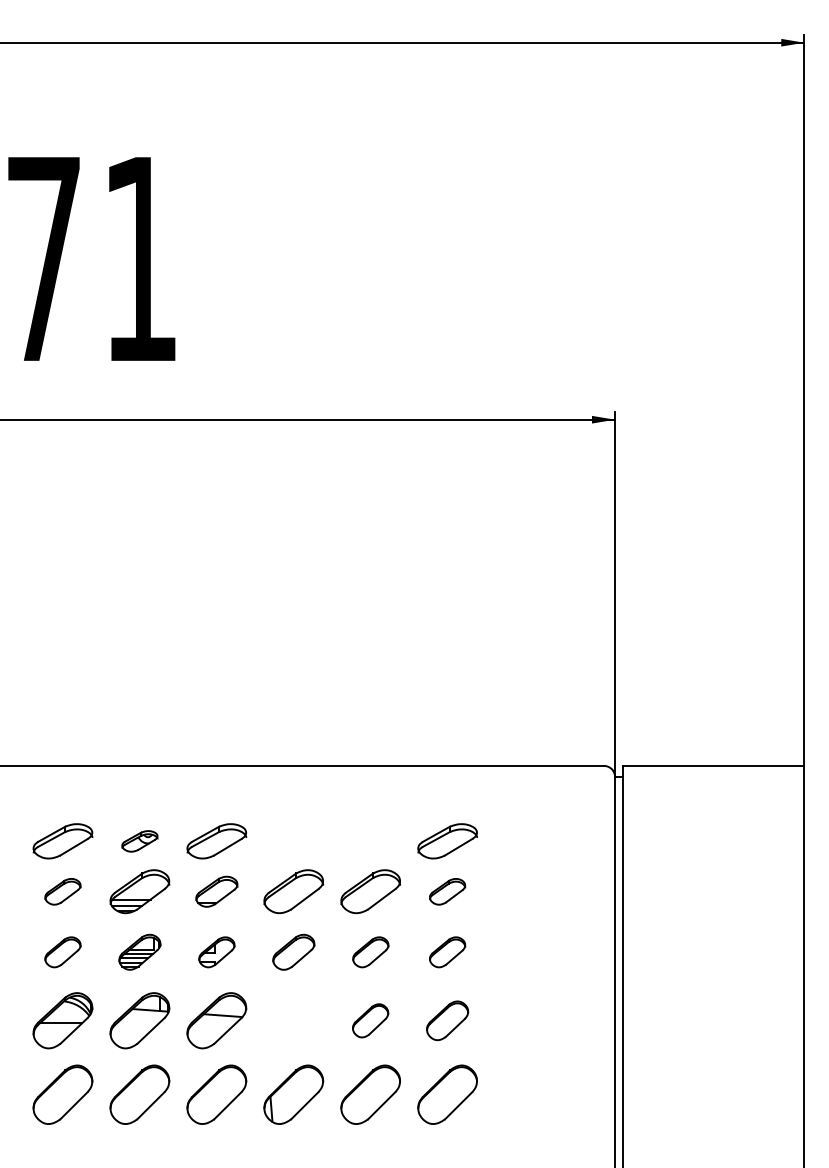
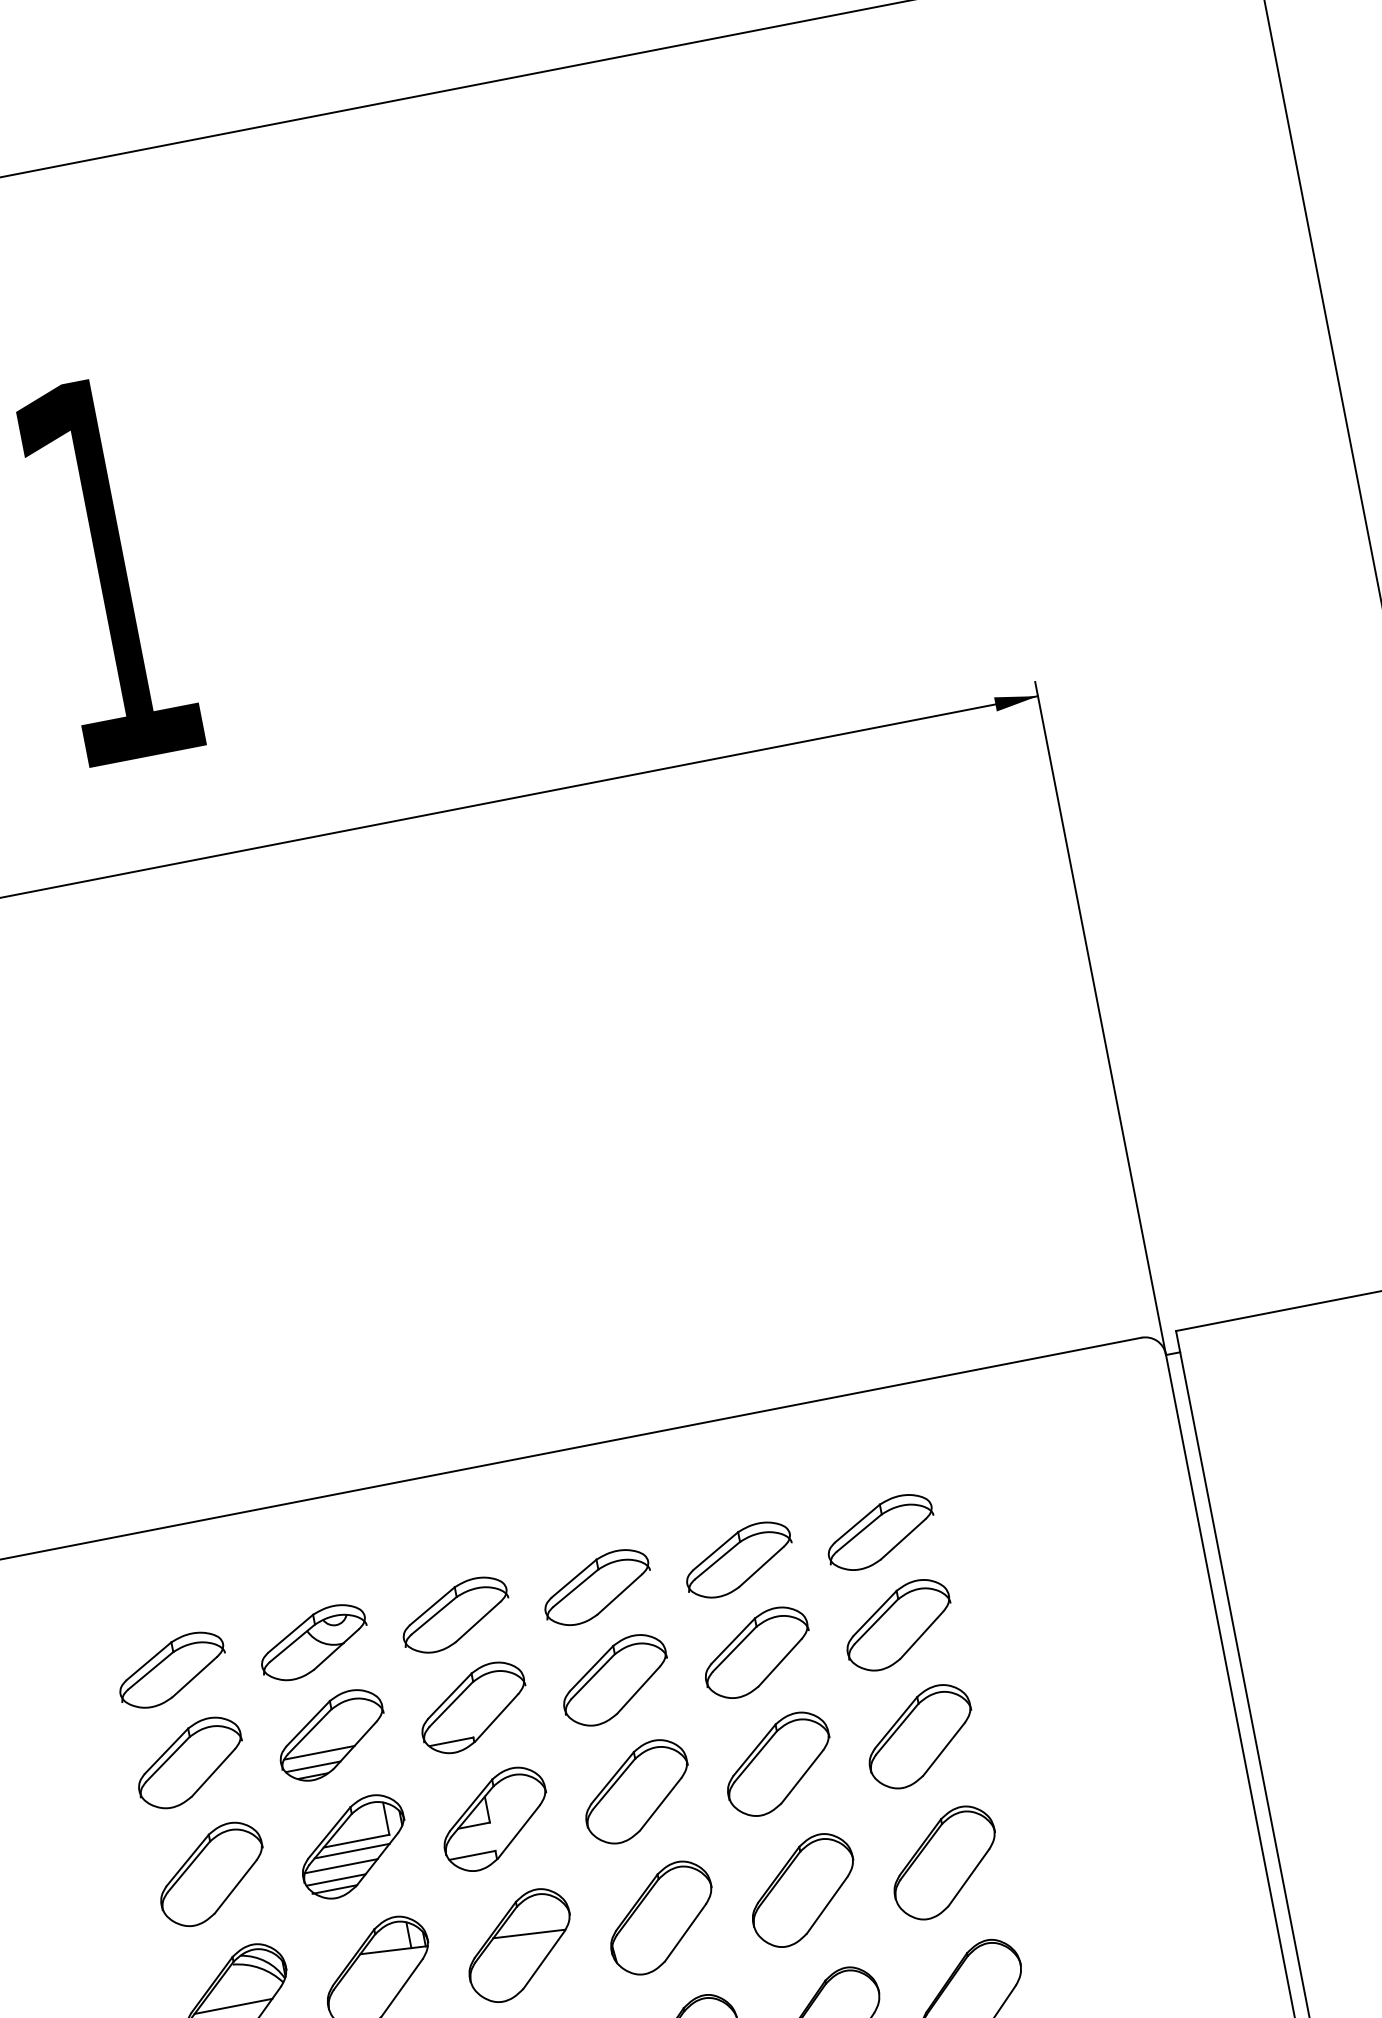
part: (139, 841) -> (313, 1643), size x1.67
part: (293, 841) -> (596, 1588), added
part: (370, 841) -> (738, 1560), added
part: (62, 891) -> (189, 1762), size x1.67
part: (216, 891) -> (472, 1707), size x1.43
part: (447, 891) -> (898, 1625), size x1.67
part: (62, 952) -> (211, 1875), size x1.67
part: (139, 952) -> (352, 1847), size x1.43
part: (216, 952) -> (494, 1820), size x1.67
part: (293, 952) -> (636, 1792), size x1.43
part: (370, 952) -> (778, 1764), size x1.67
part: (447, 952) -> (920, 1737), size x1.67
part: (293, 1020) -> (660, 1917), added
part: (370, 1020) -> (802, 1890), size x1.67
part: (447, 1020) -> (944, 1862), size x1.43

